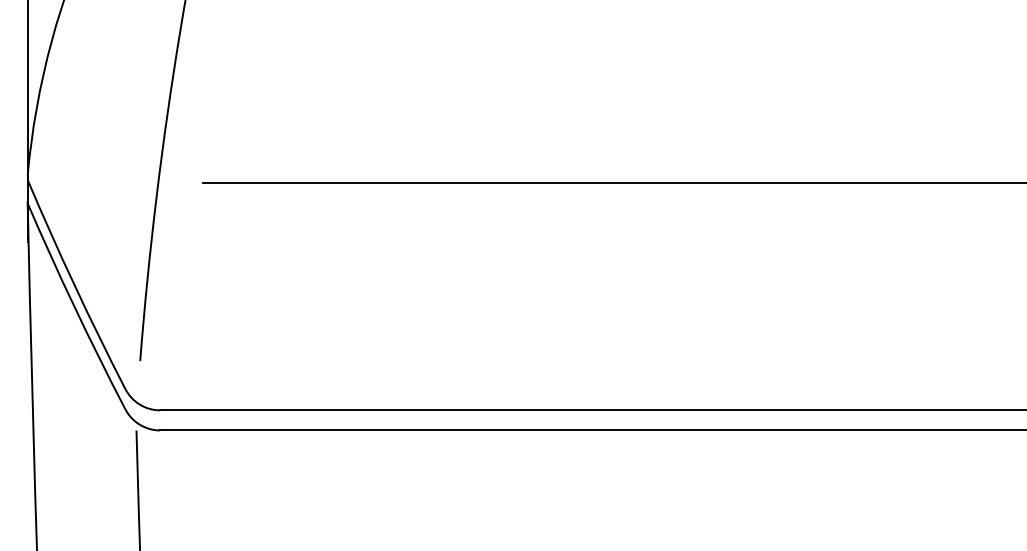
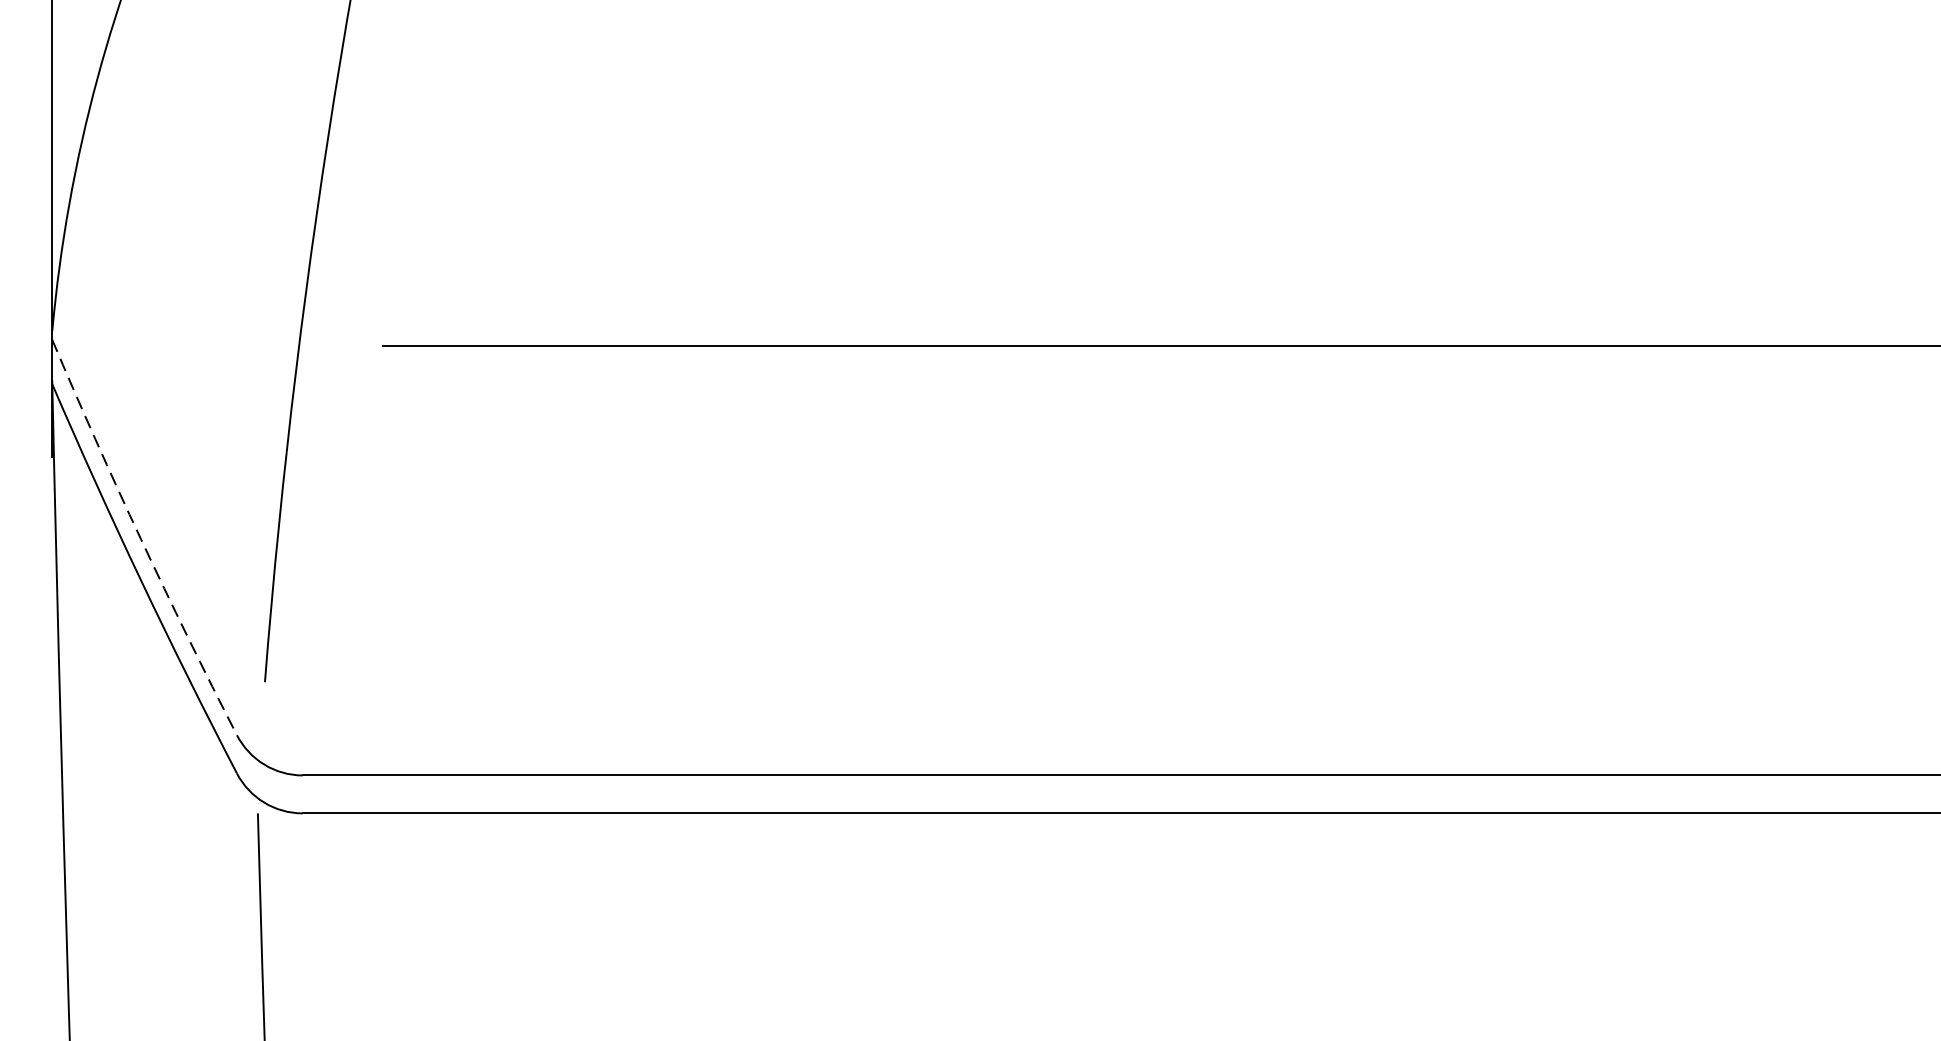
arc: (74, 285) -> (140, 539), solid -> dashed

